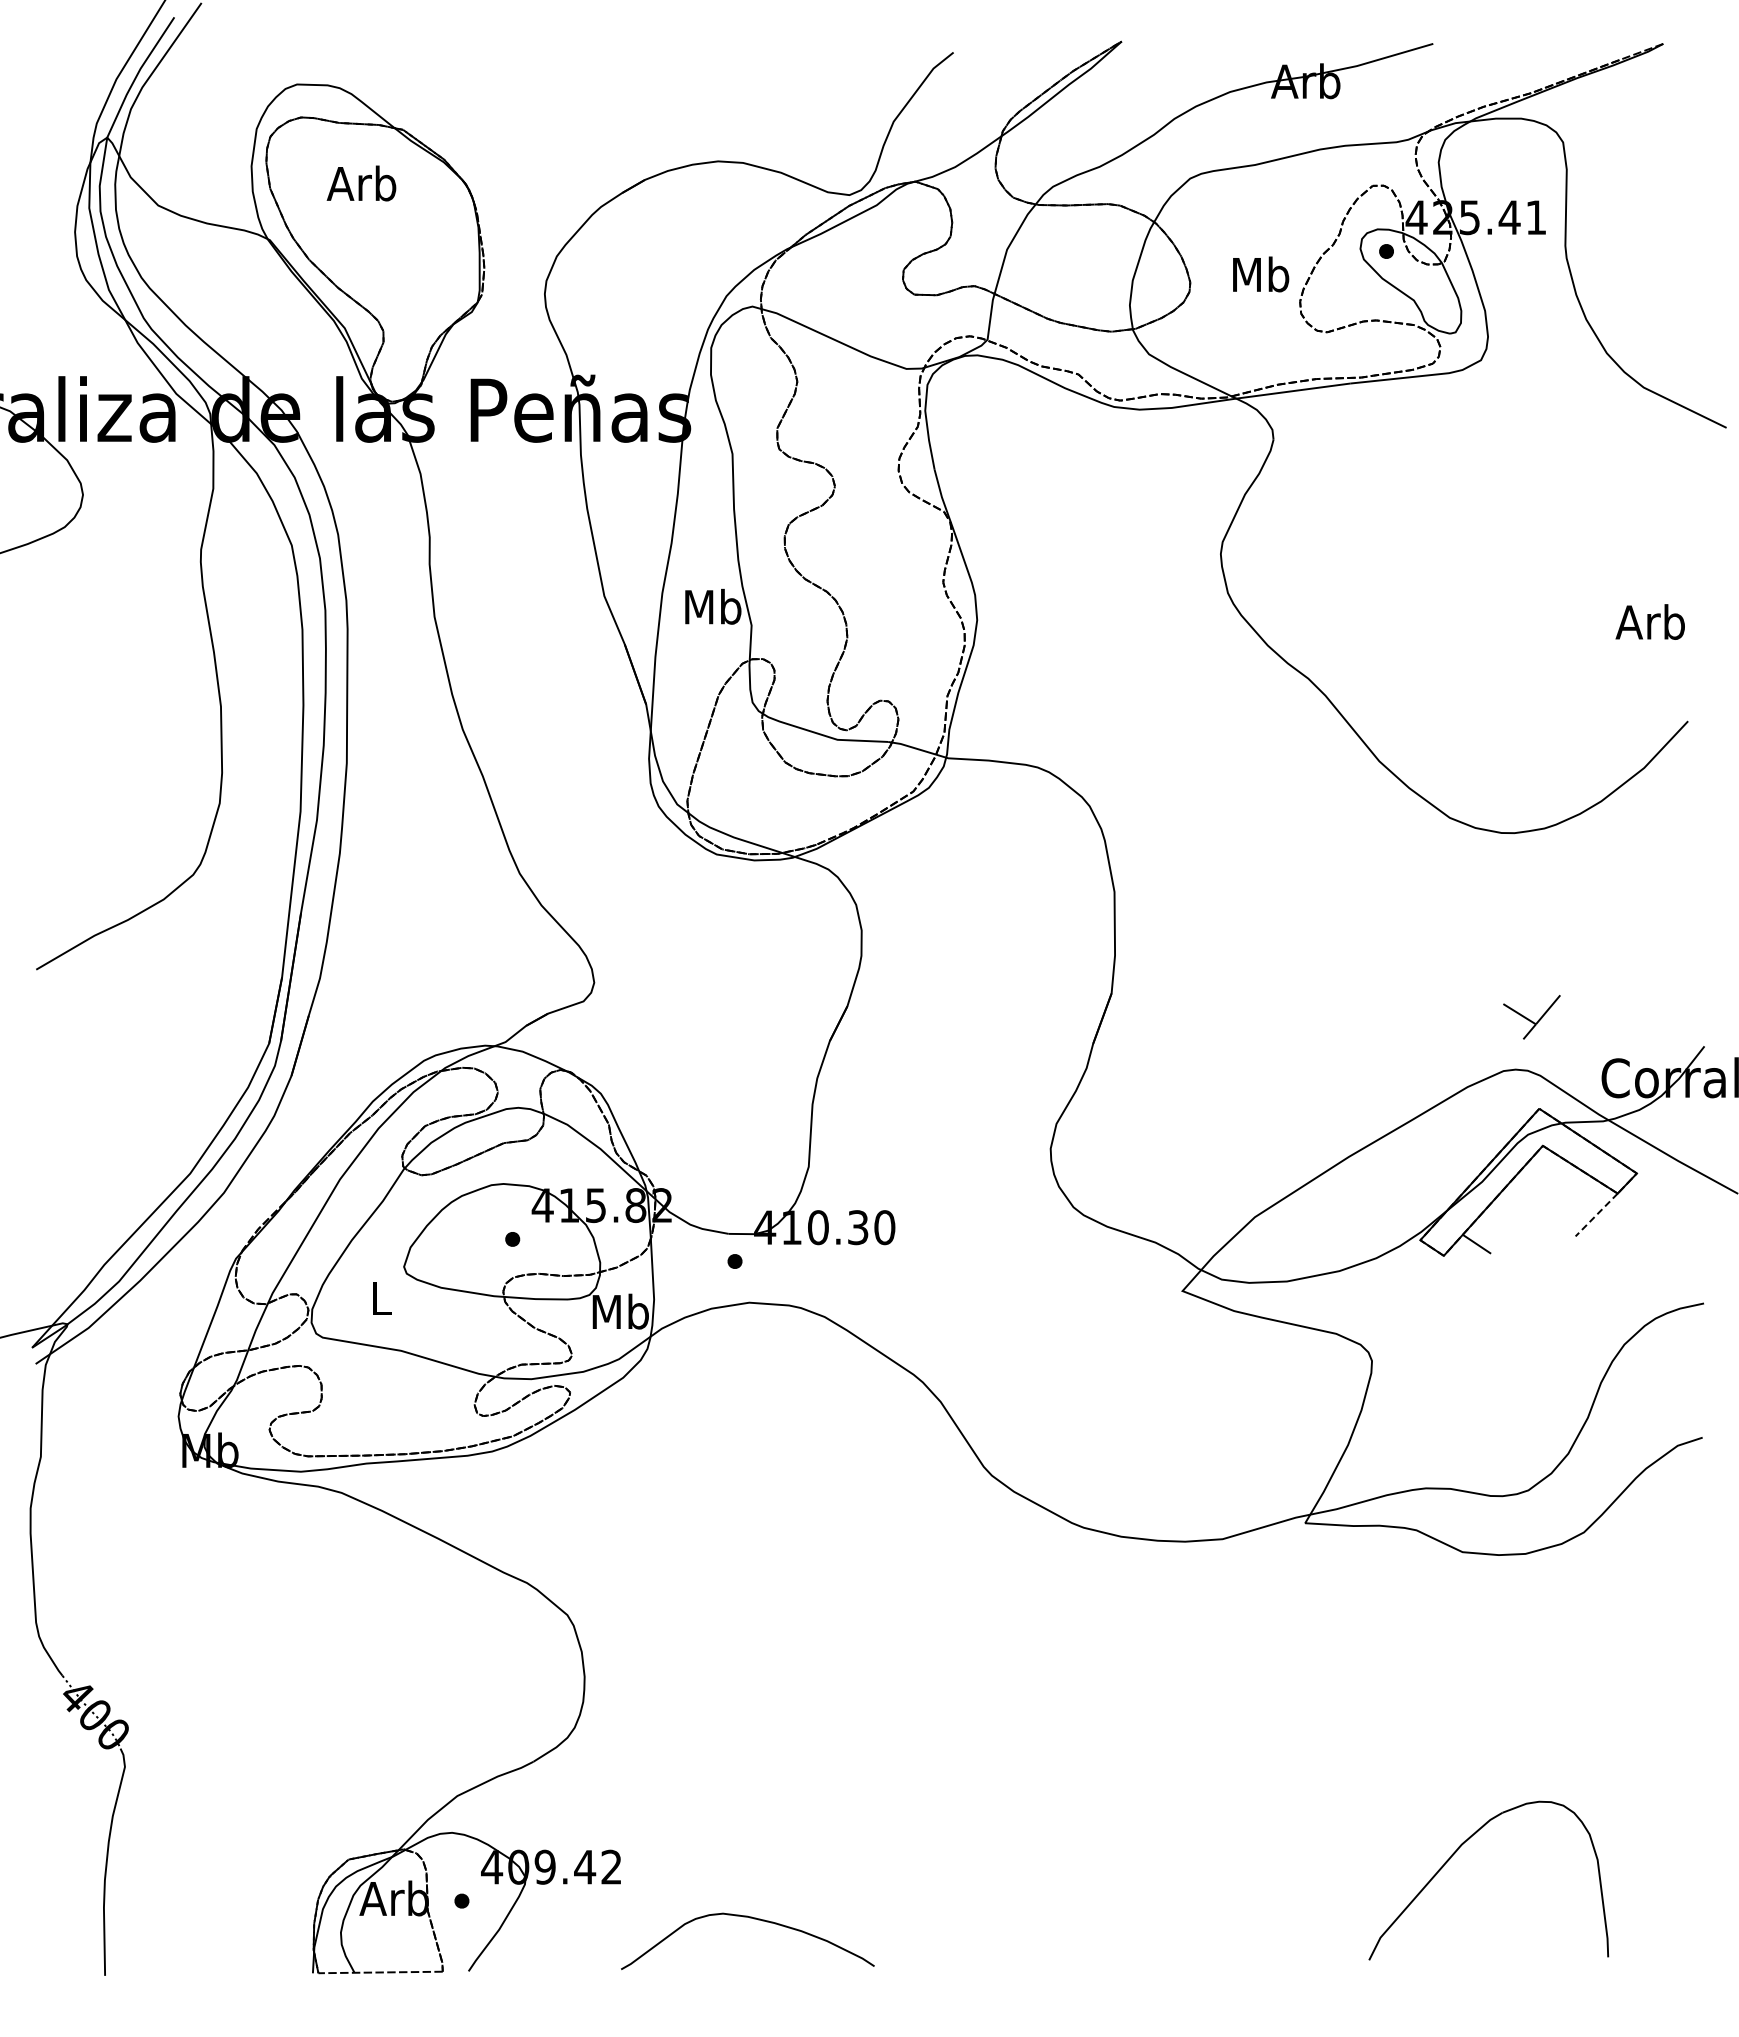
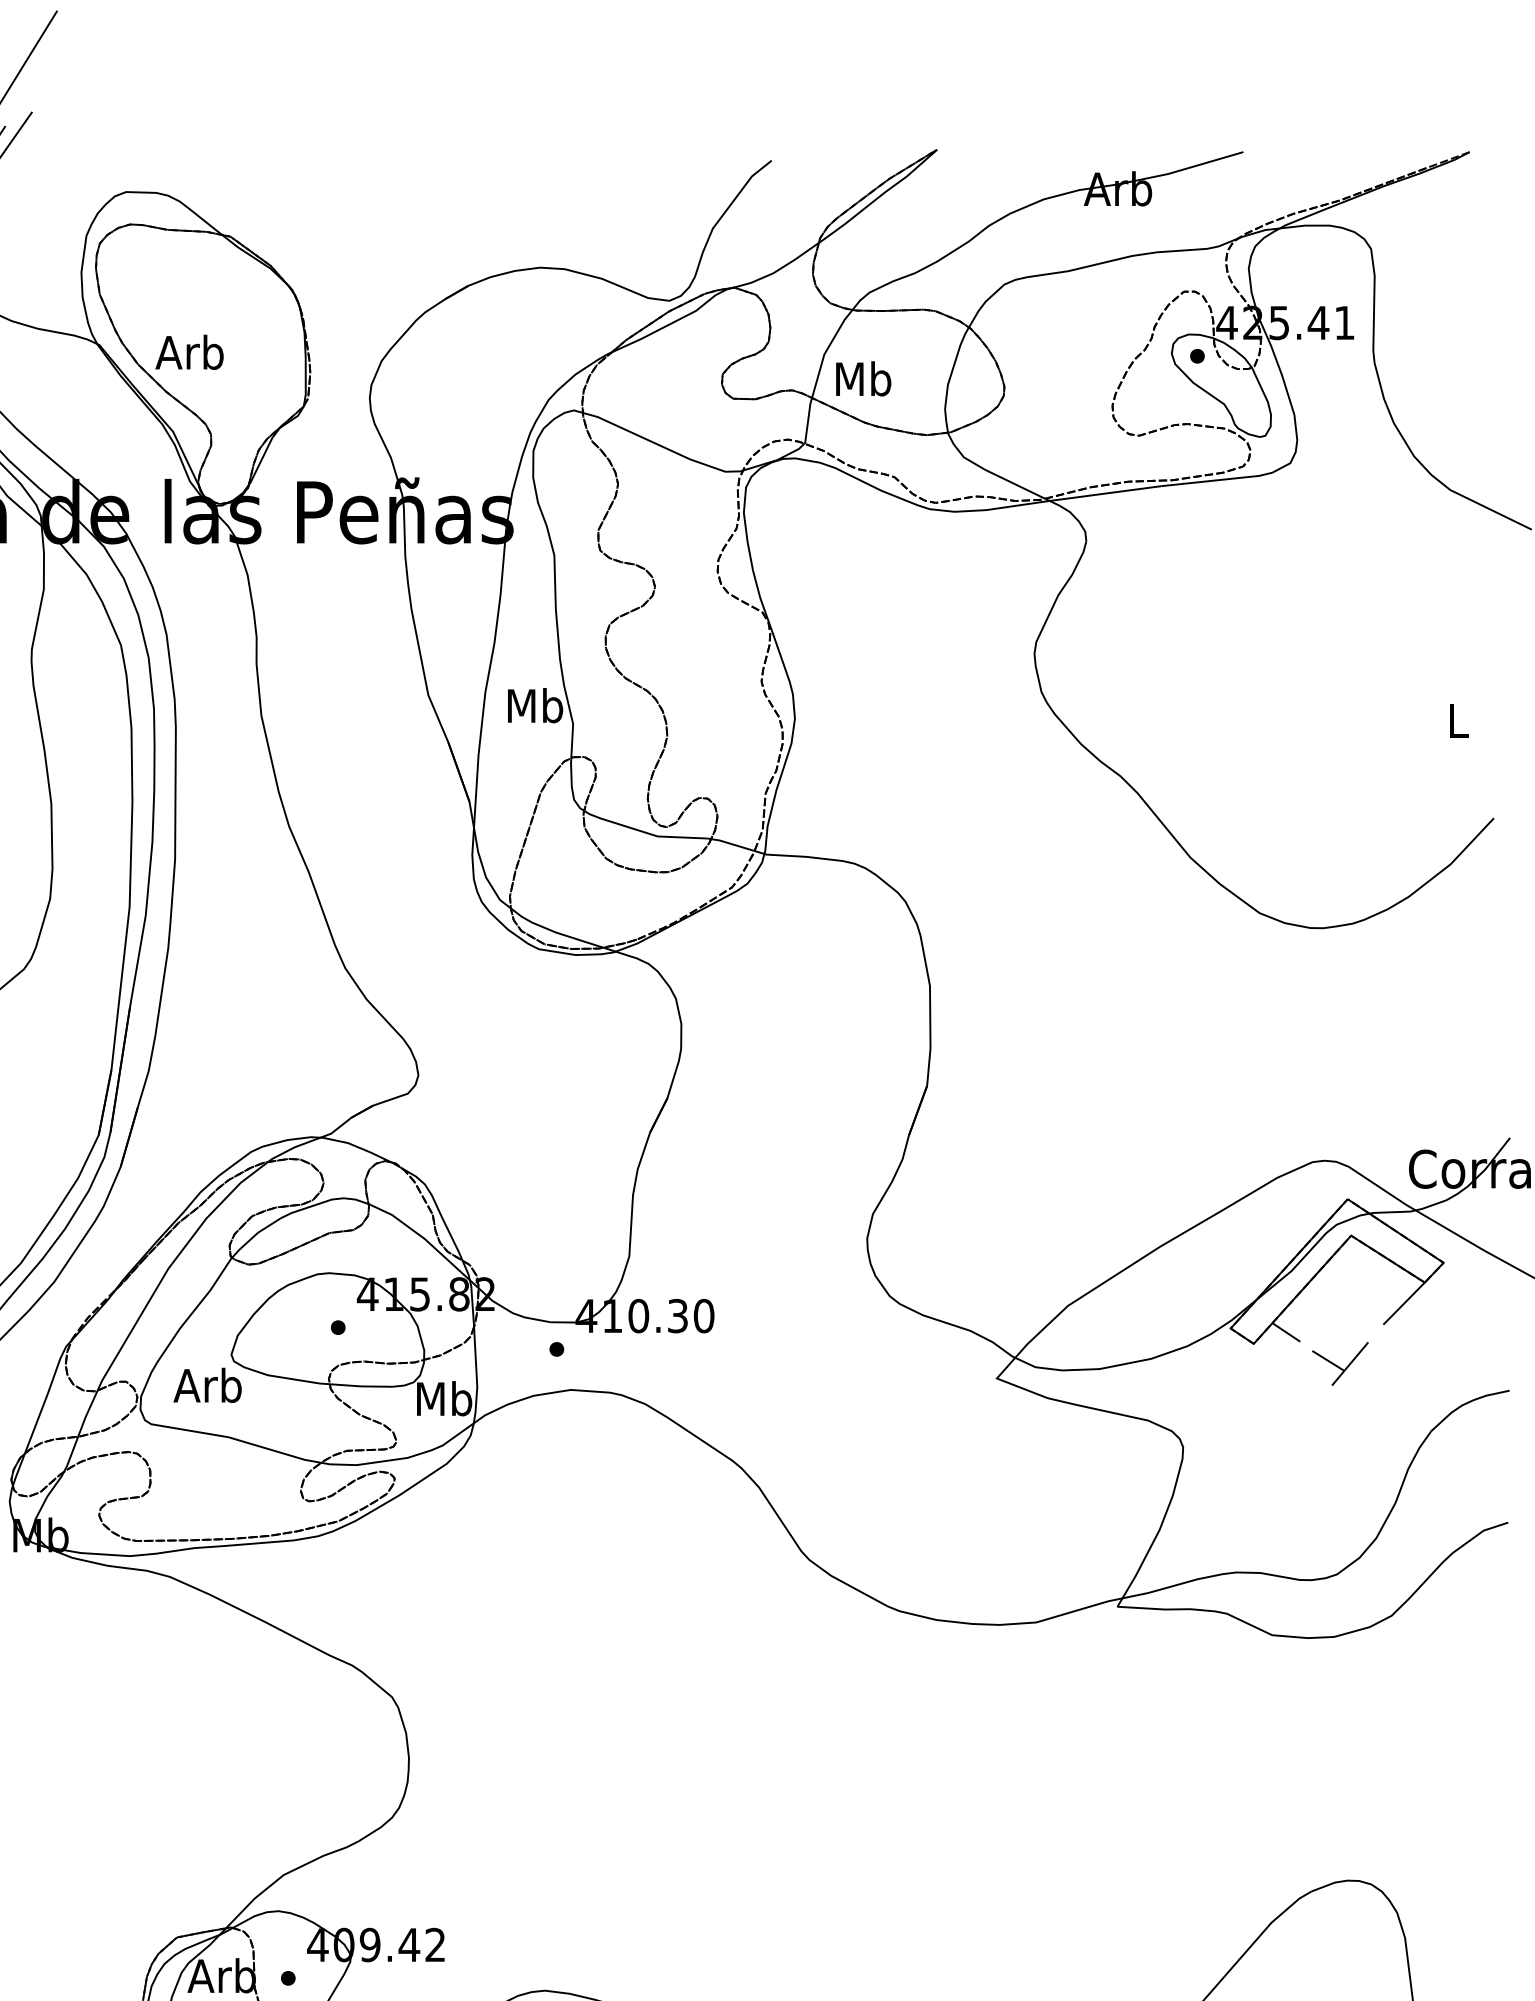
text: (361, 183) -> (189, 352), moved
text: (1261, 274) -> (864, 378), moved
text: (1649, 621) -> (1456, 720), Arb -> L
part: (1531, 1017) -> (1339, 1364), moved
line: (1596, 1215) -> (1403, 1304), dashed -> solid
text: (379, 1298) -> (207, 1385), L -> Arb

